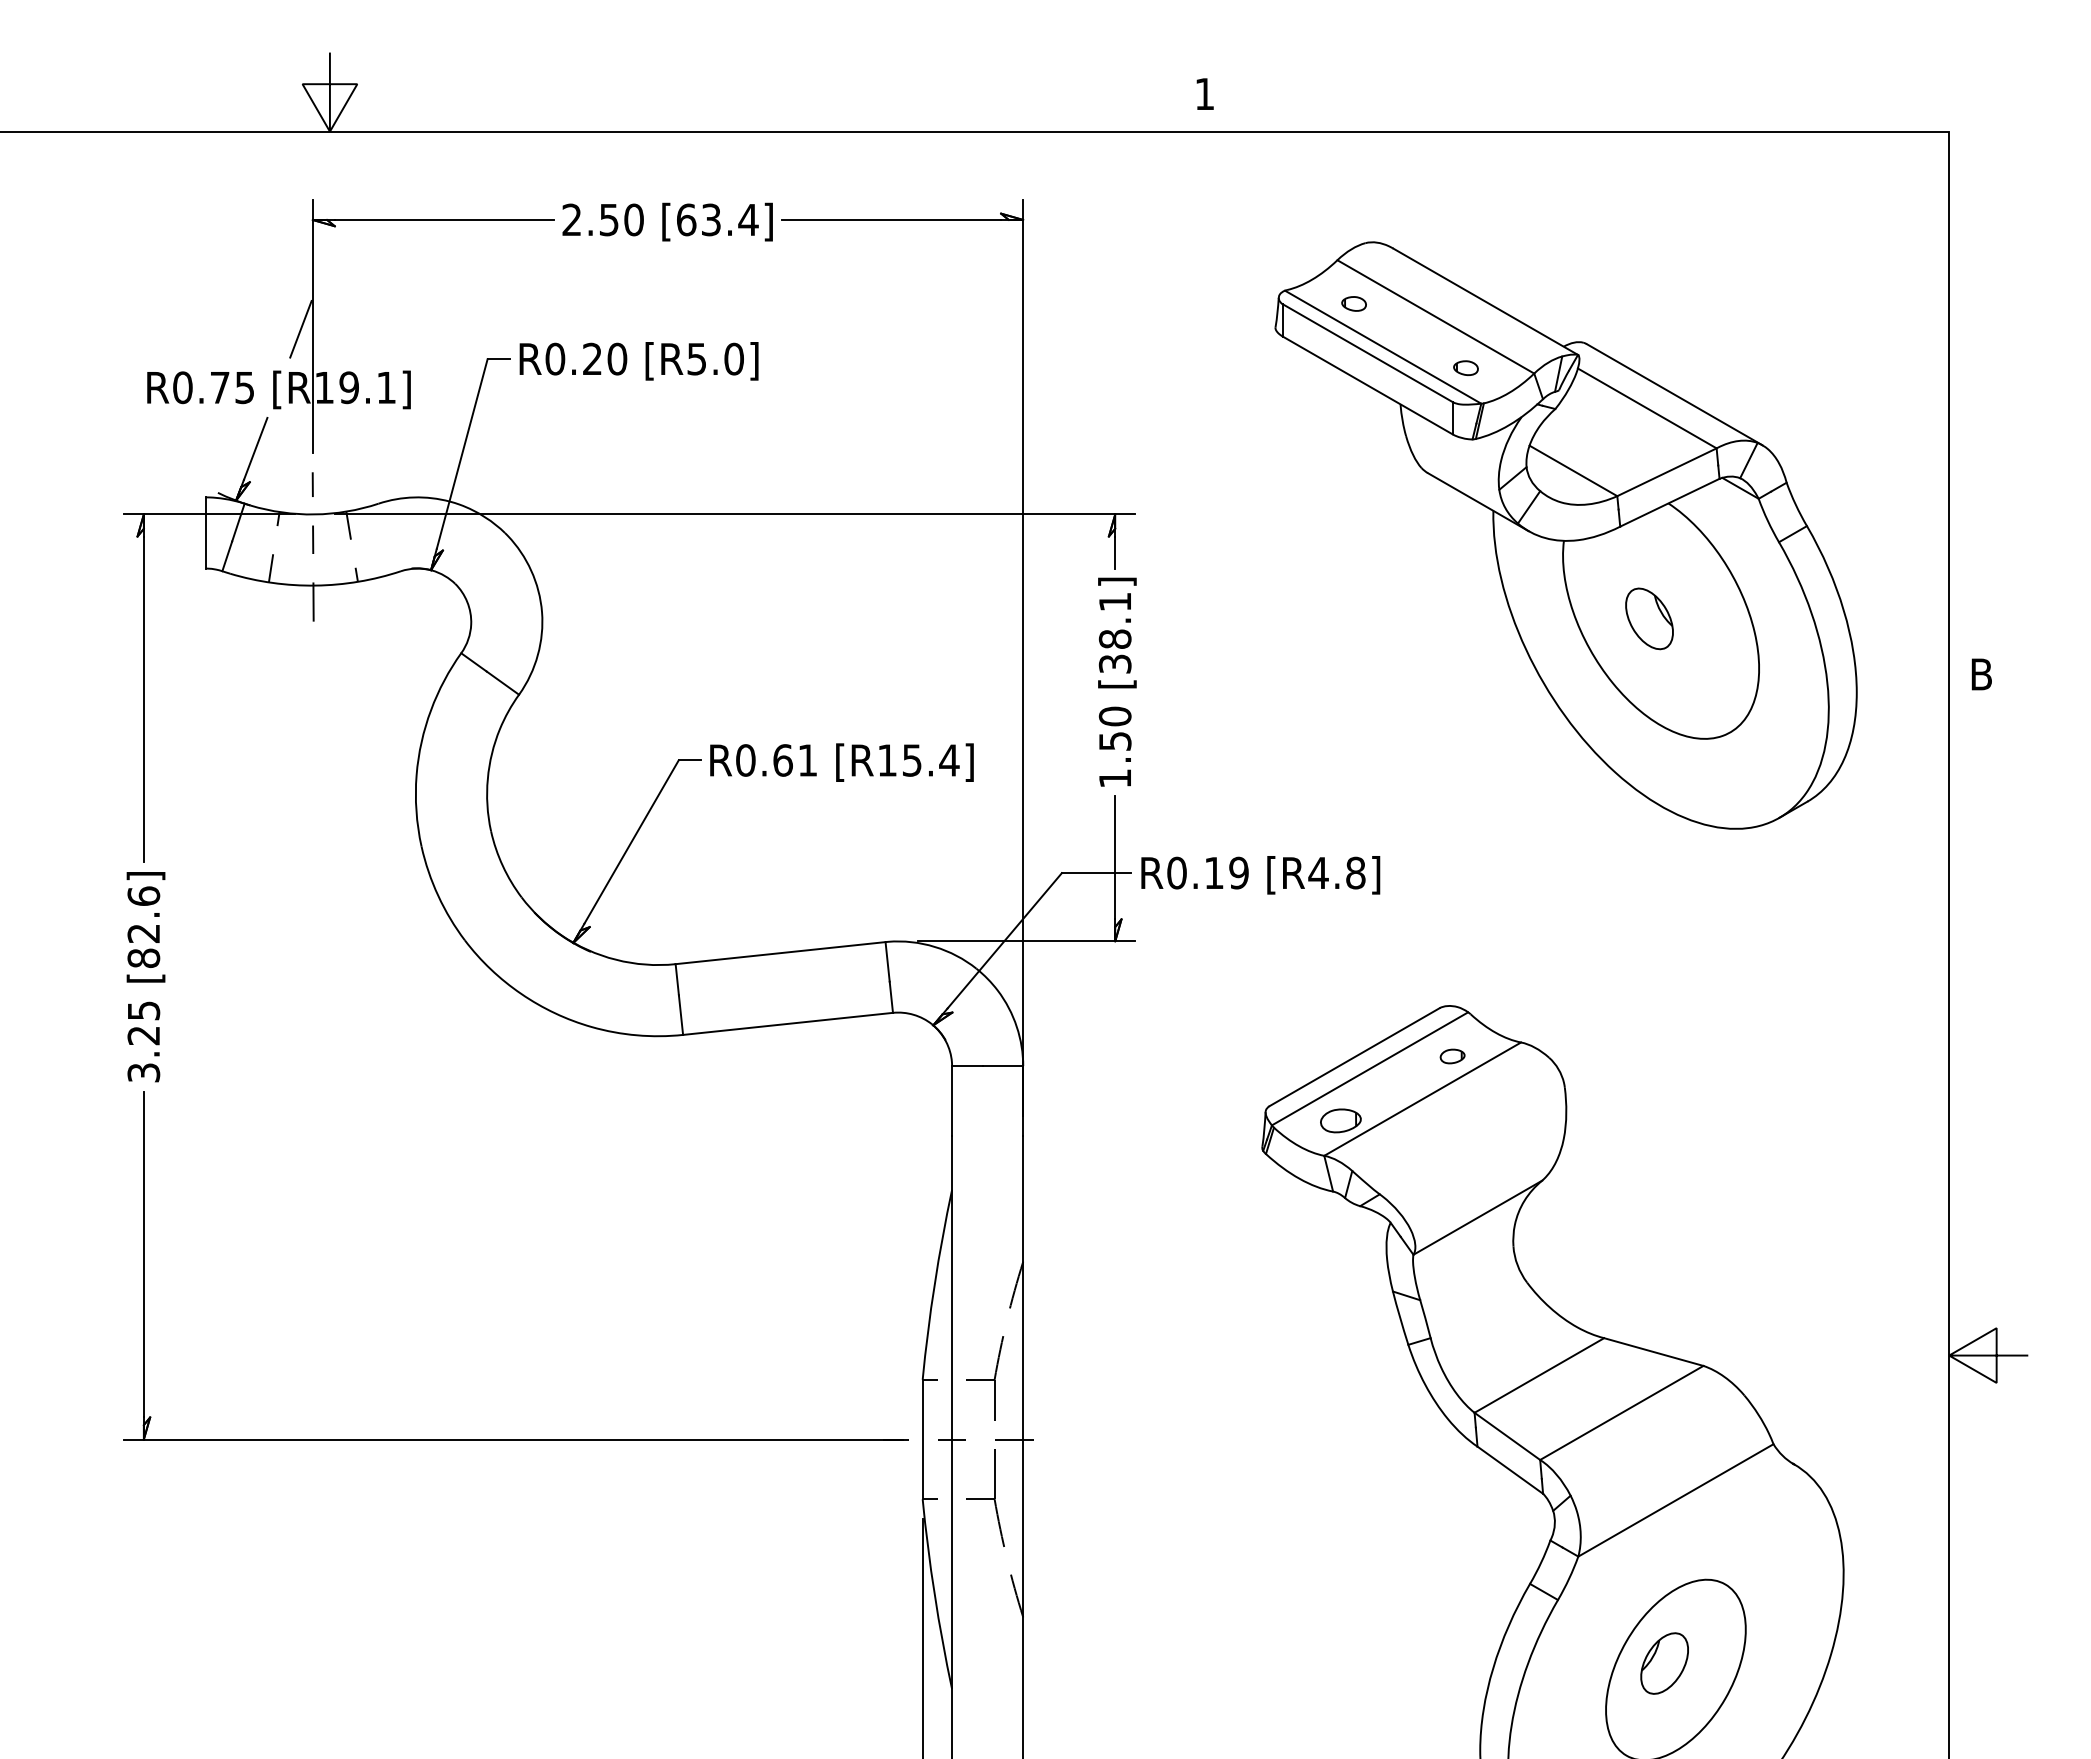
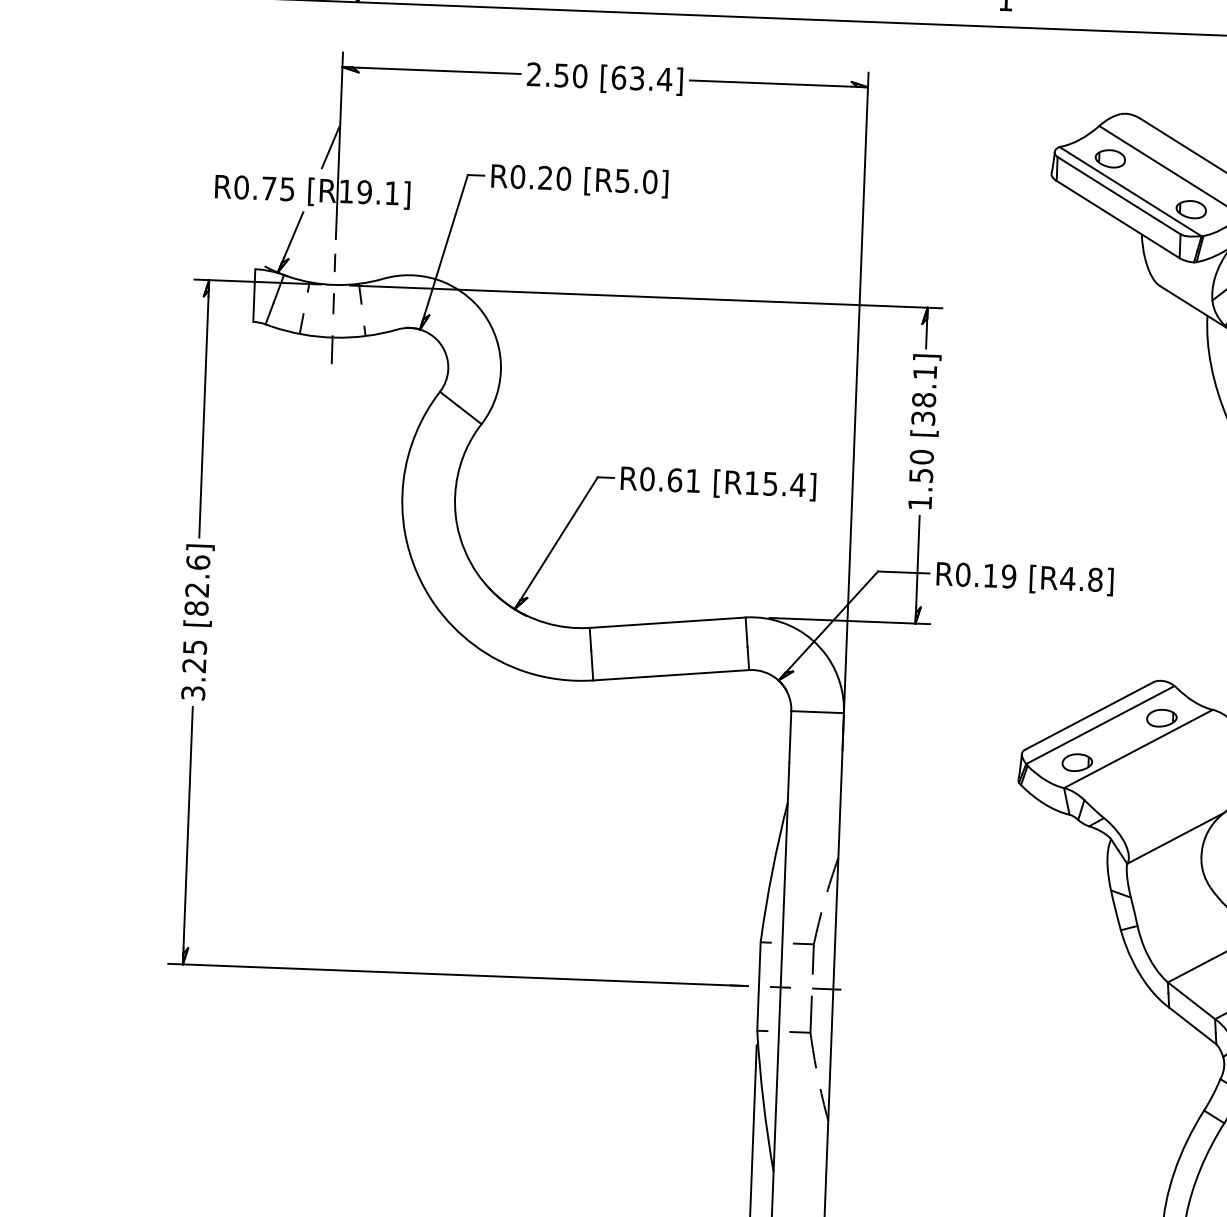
part: (1353, 303) -> (1109, 158), size x1.67
part: (1465, 367) -> (1190, 209), size x1.67
part: (1452, 1056) -> (1161, 718), size x1.67

